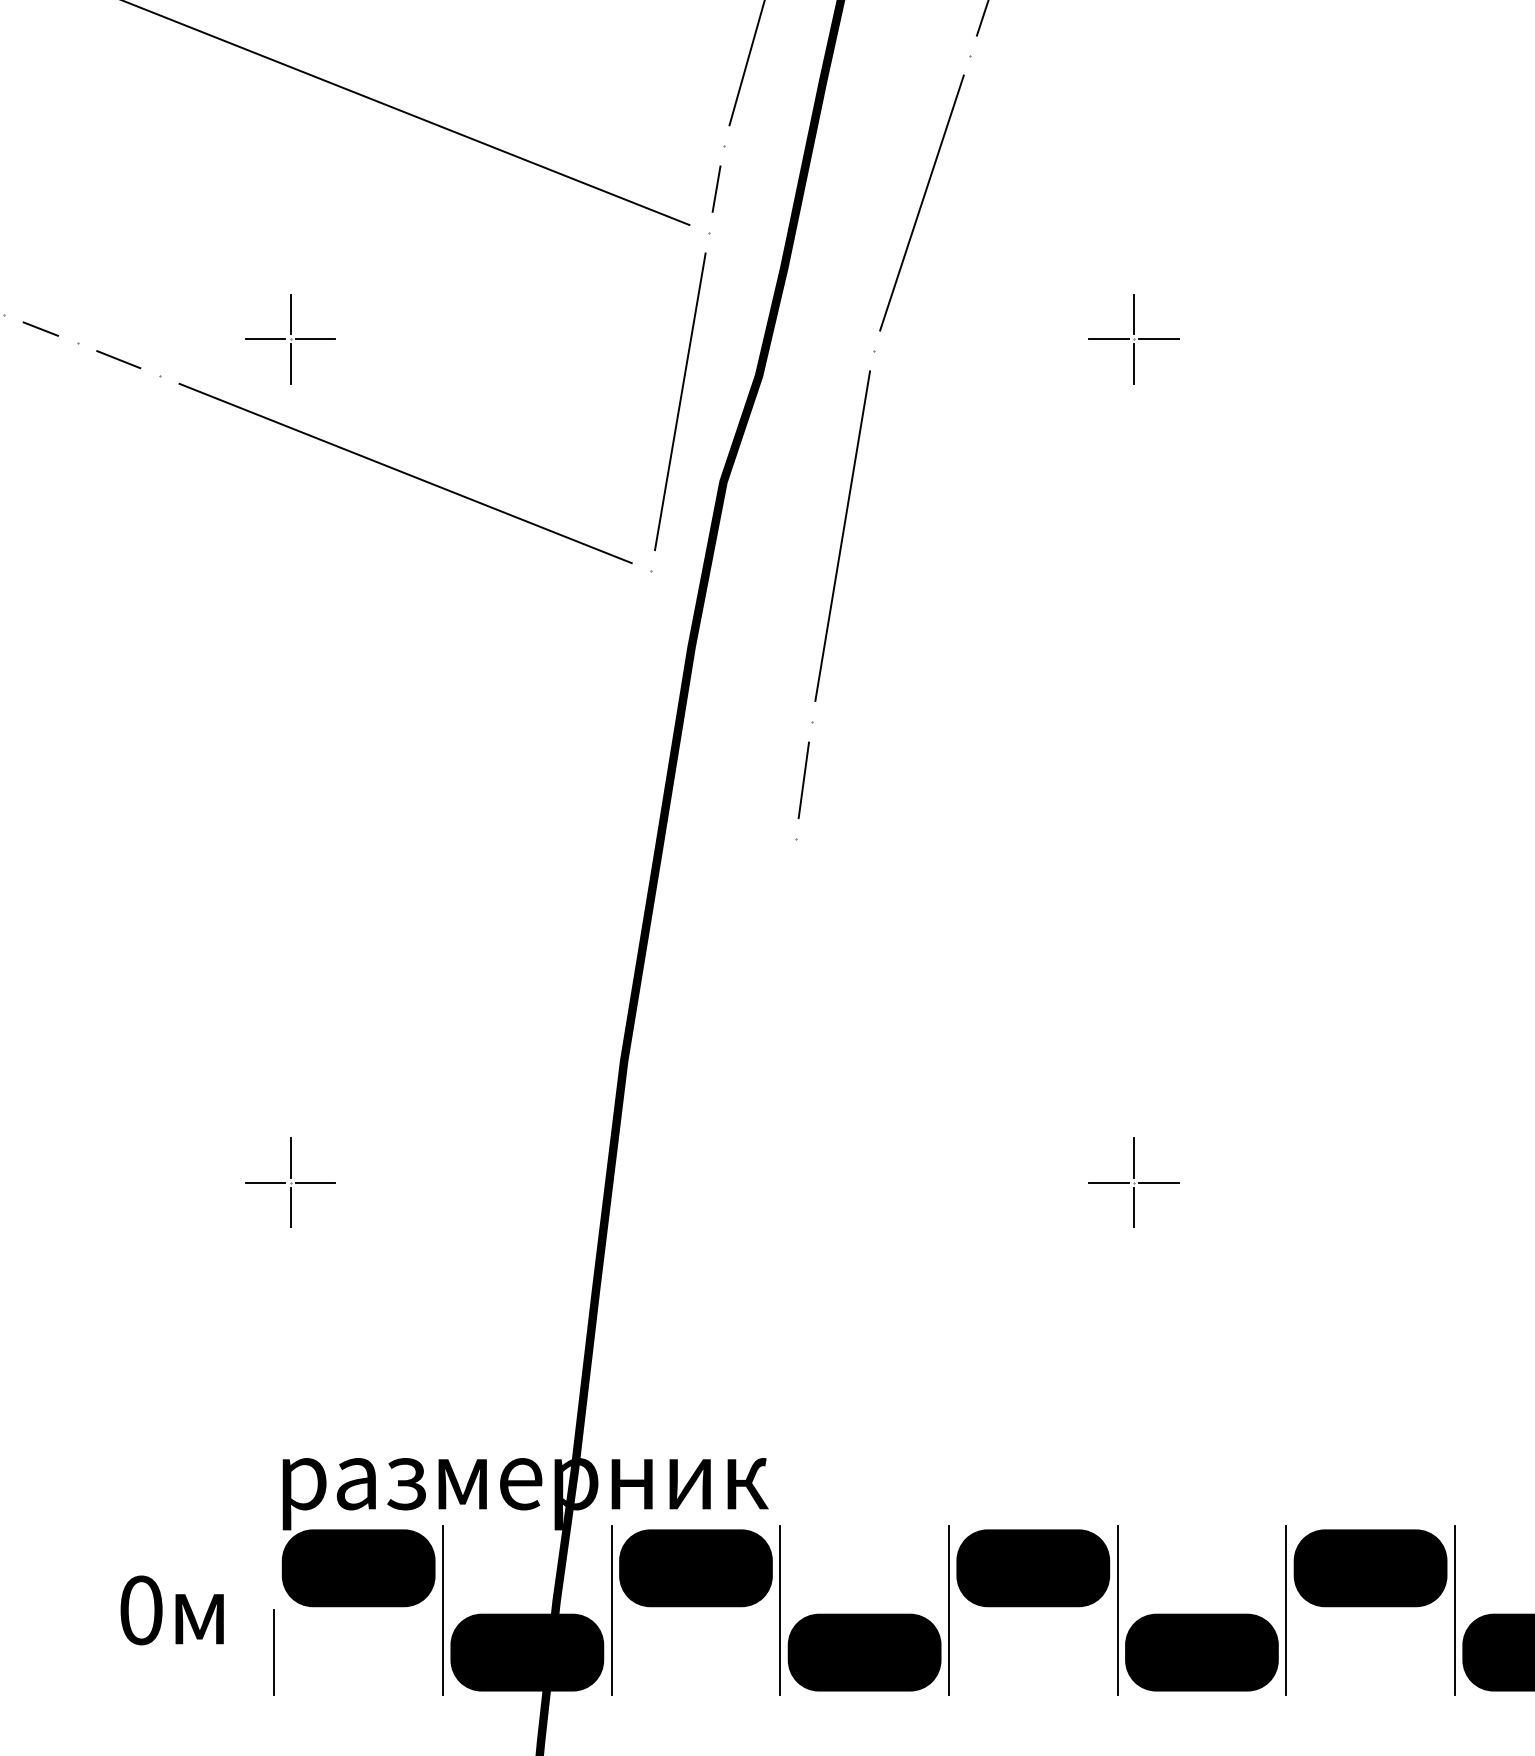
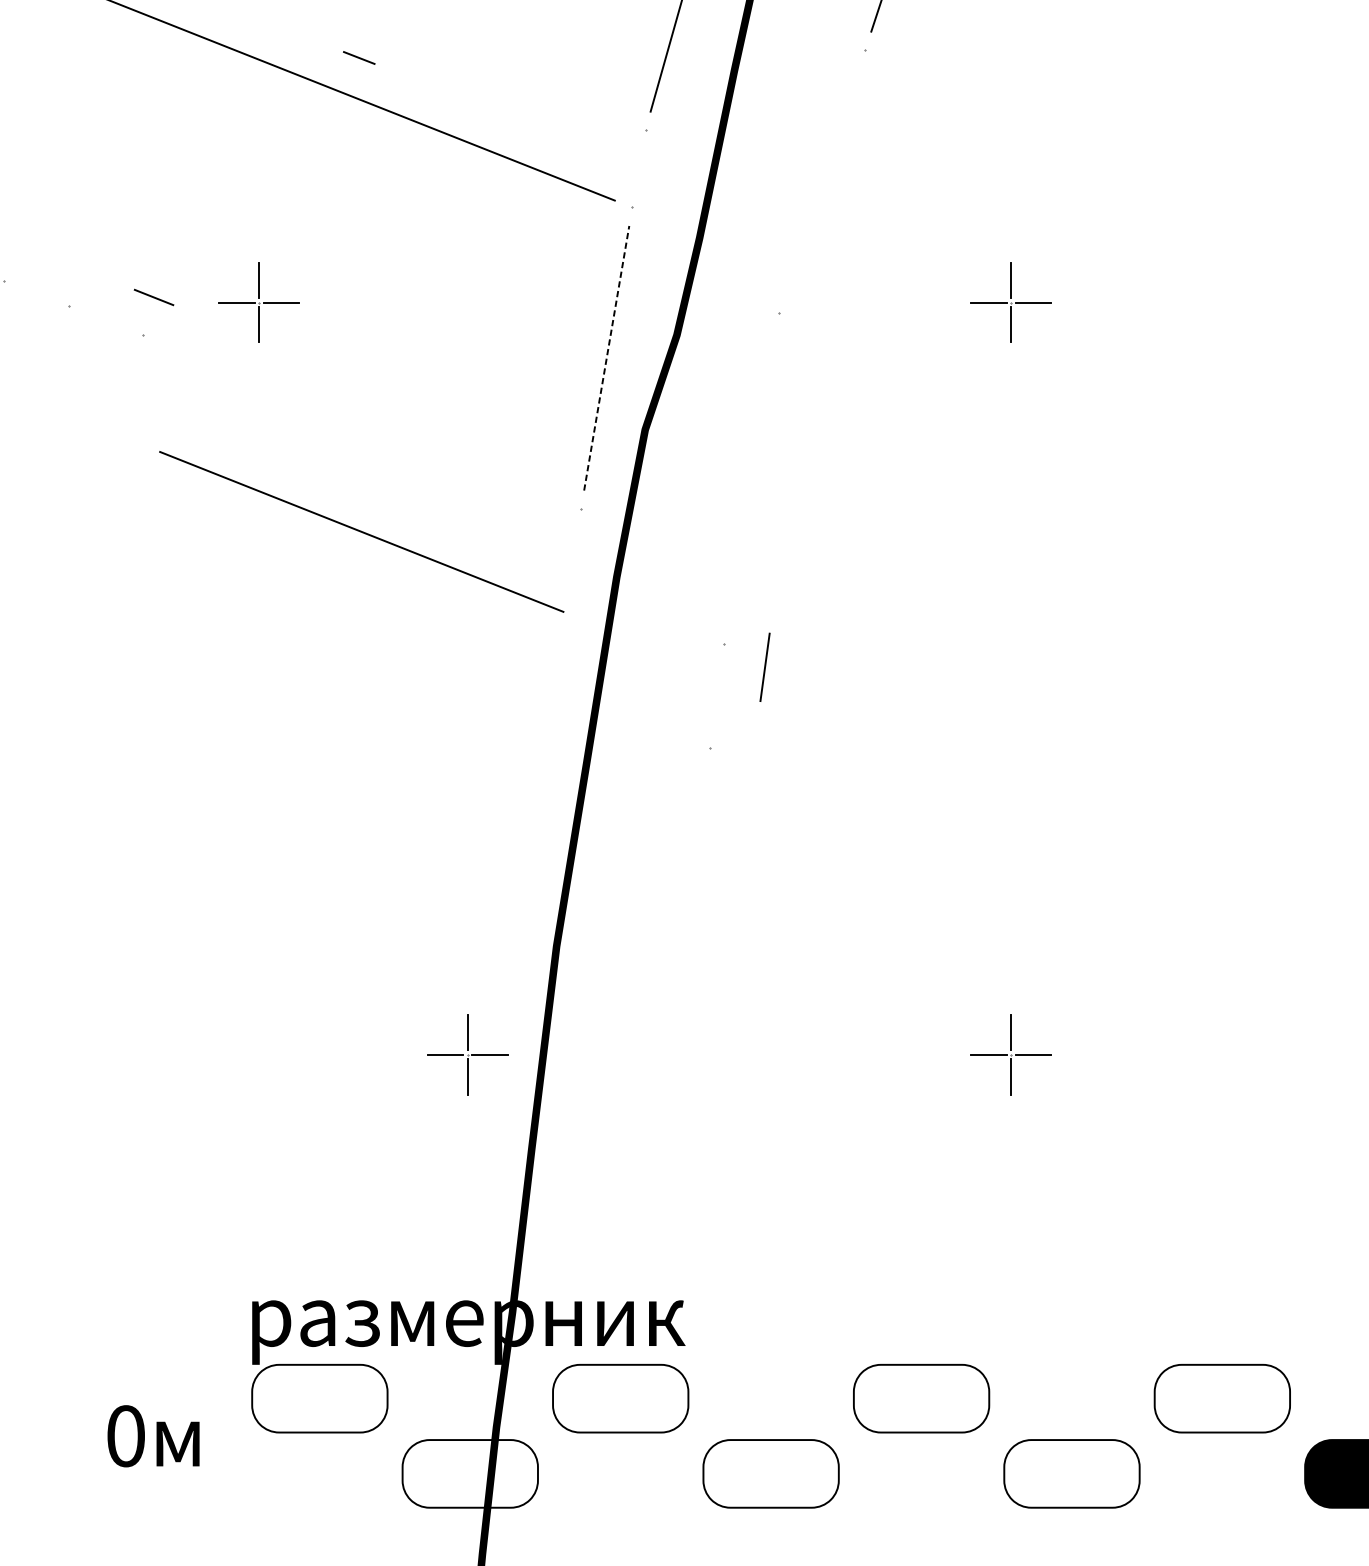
line: (716, 188) -> (639, 168), removed
line: (921, 202) -> (821, 180), removed
line: (40, 328) -> (358, 57), moved
line: (118, 359) -> (153, 297), moved
line: (680, 401) -> (606, 358), solid -> dashed
line: (405, 472) -> (361, 531), moved
line: (842, 535) -> (751, 477), removed
line: (803, 779) -> (764, 666), moved
part: (290, 1182) -> (467, 1054), moved
fill: (358, 1568) -> (319, 1398), removed
fill: (695, 1568) -> (620, 1398), removed
fill: (1033, 1568) -> (921, 1398), removed
fill: (1370, 1568) -> (1222, 1398), removed
line: (443, 1610) -> (395, 1436), removed
line: (611, 1610) -> (545, 1436), removed
line: (780, 1610) -> (696, 1436), removed
line: (948, 1610) -> (845, 1436), removed
line: (1117, 1610) -> (996, 1436), removed
line: (1286, 1610) -> (1147, 1436), removed
line: (1454, 1610) -> (1297, 1436), removed
line: (274, 1652) -> (244, 1473), removed
fill: (527, 1652) -> (470, 1473), removed
fill: (864, 1652) -> (771, 1473), removed
fill: (1201, 1652) -> (1071, 1473), removed

